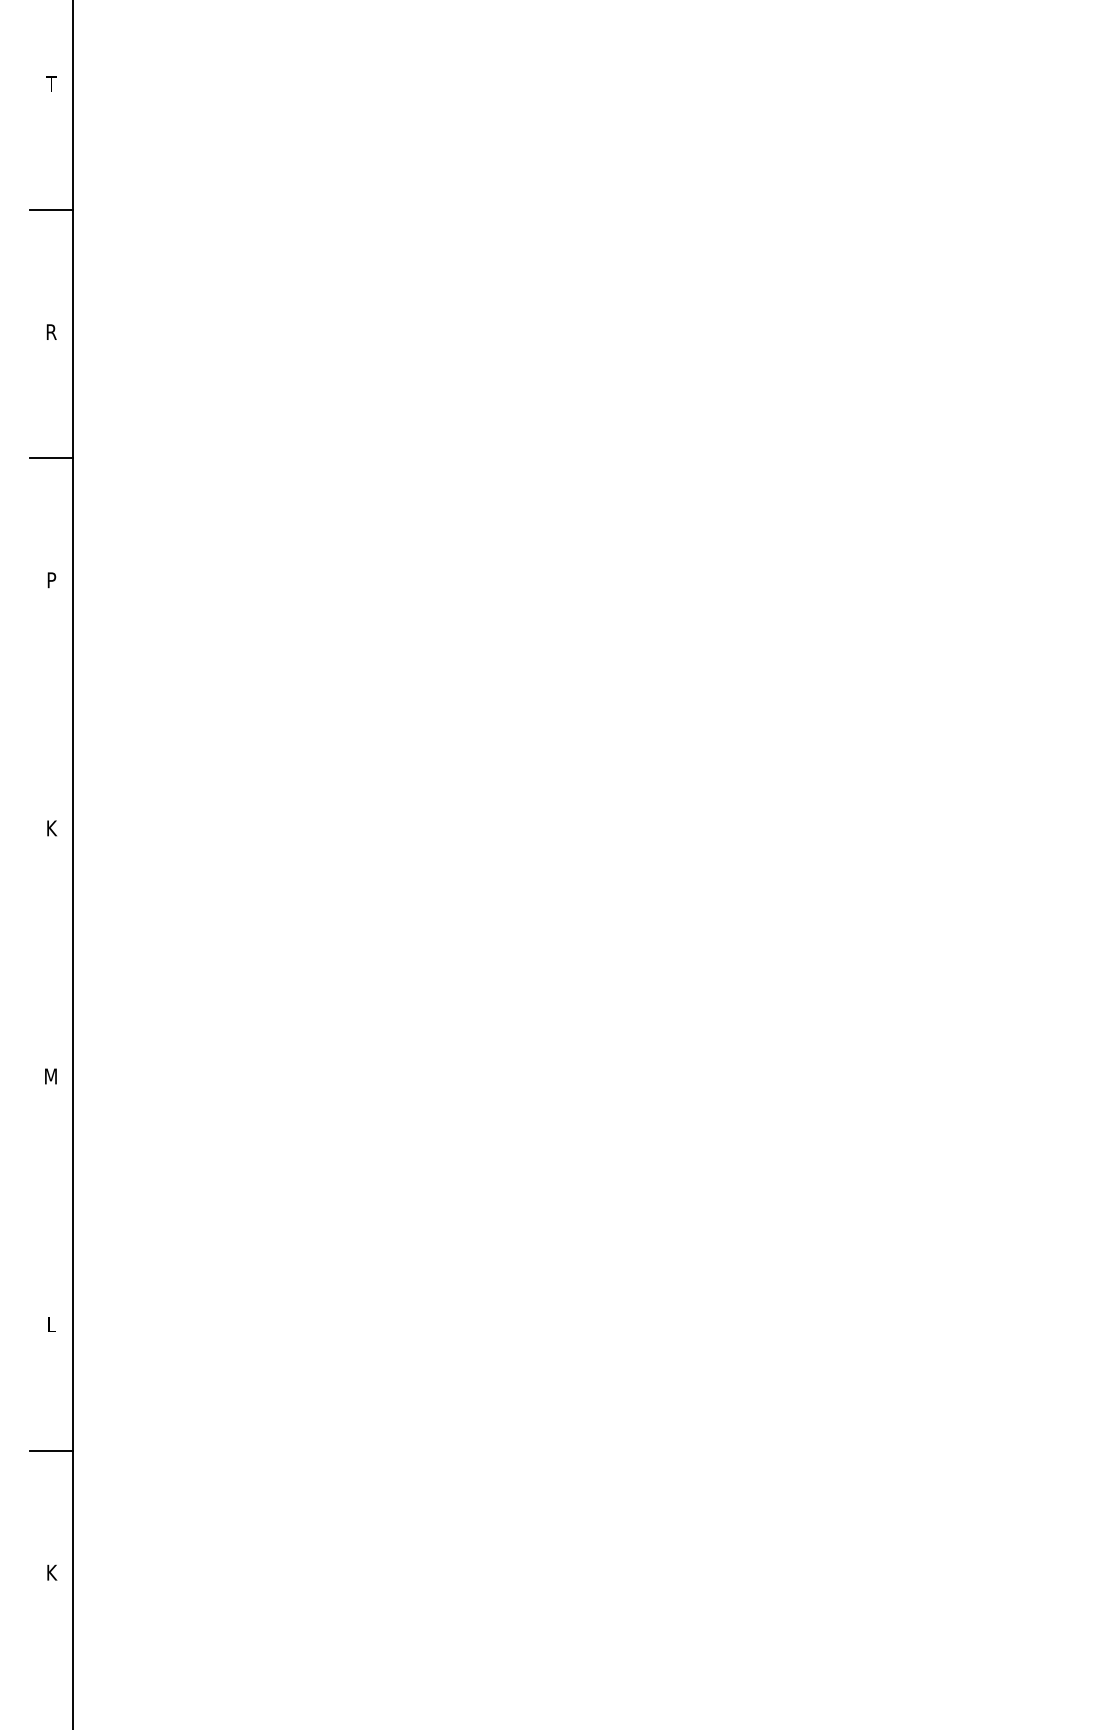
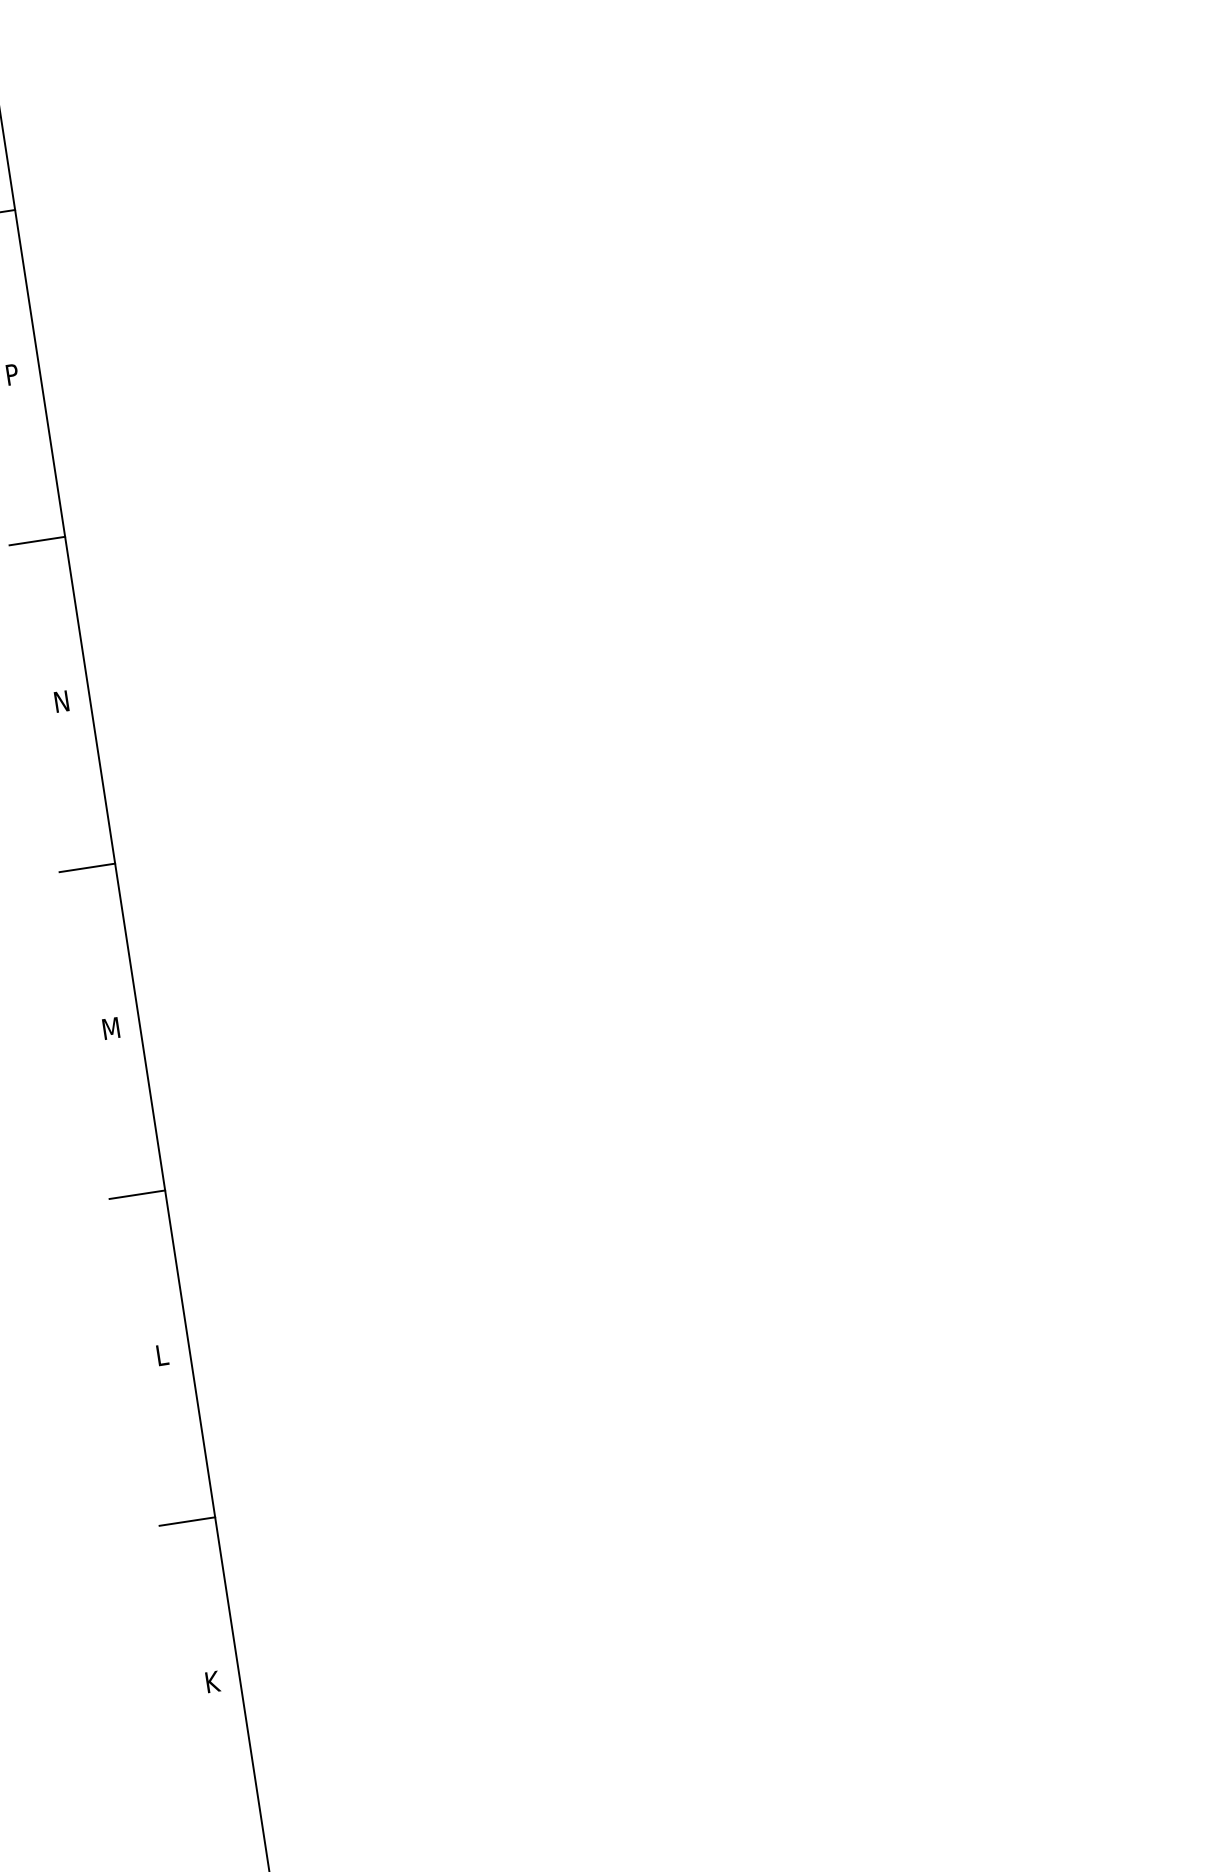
line: (51, 706) -> (37, 541), added
text: (51, 828) -> (61, 701), K -> N
line: (51, 954) -> (87, 867), added
line: (51, 1202) -> (137, 1194), added

